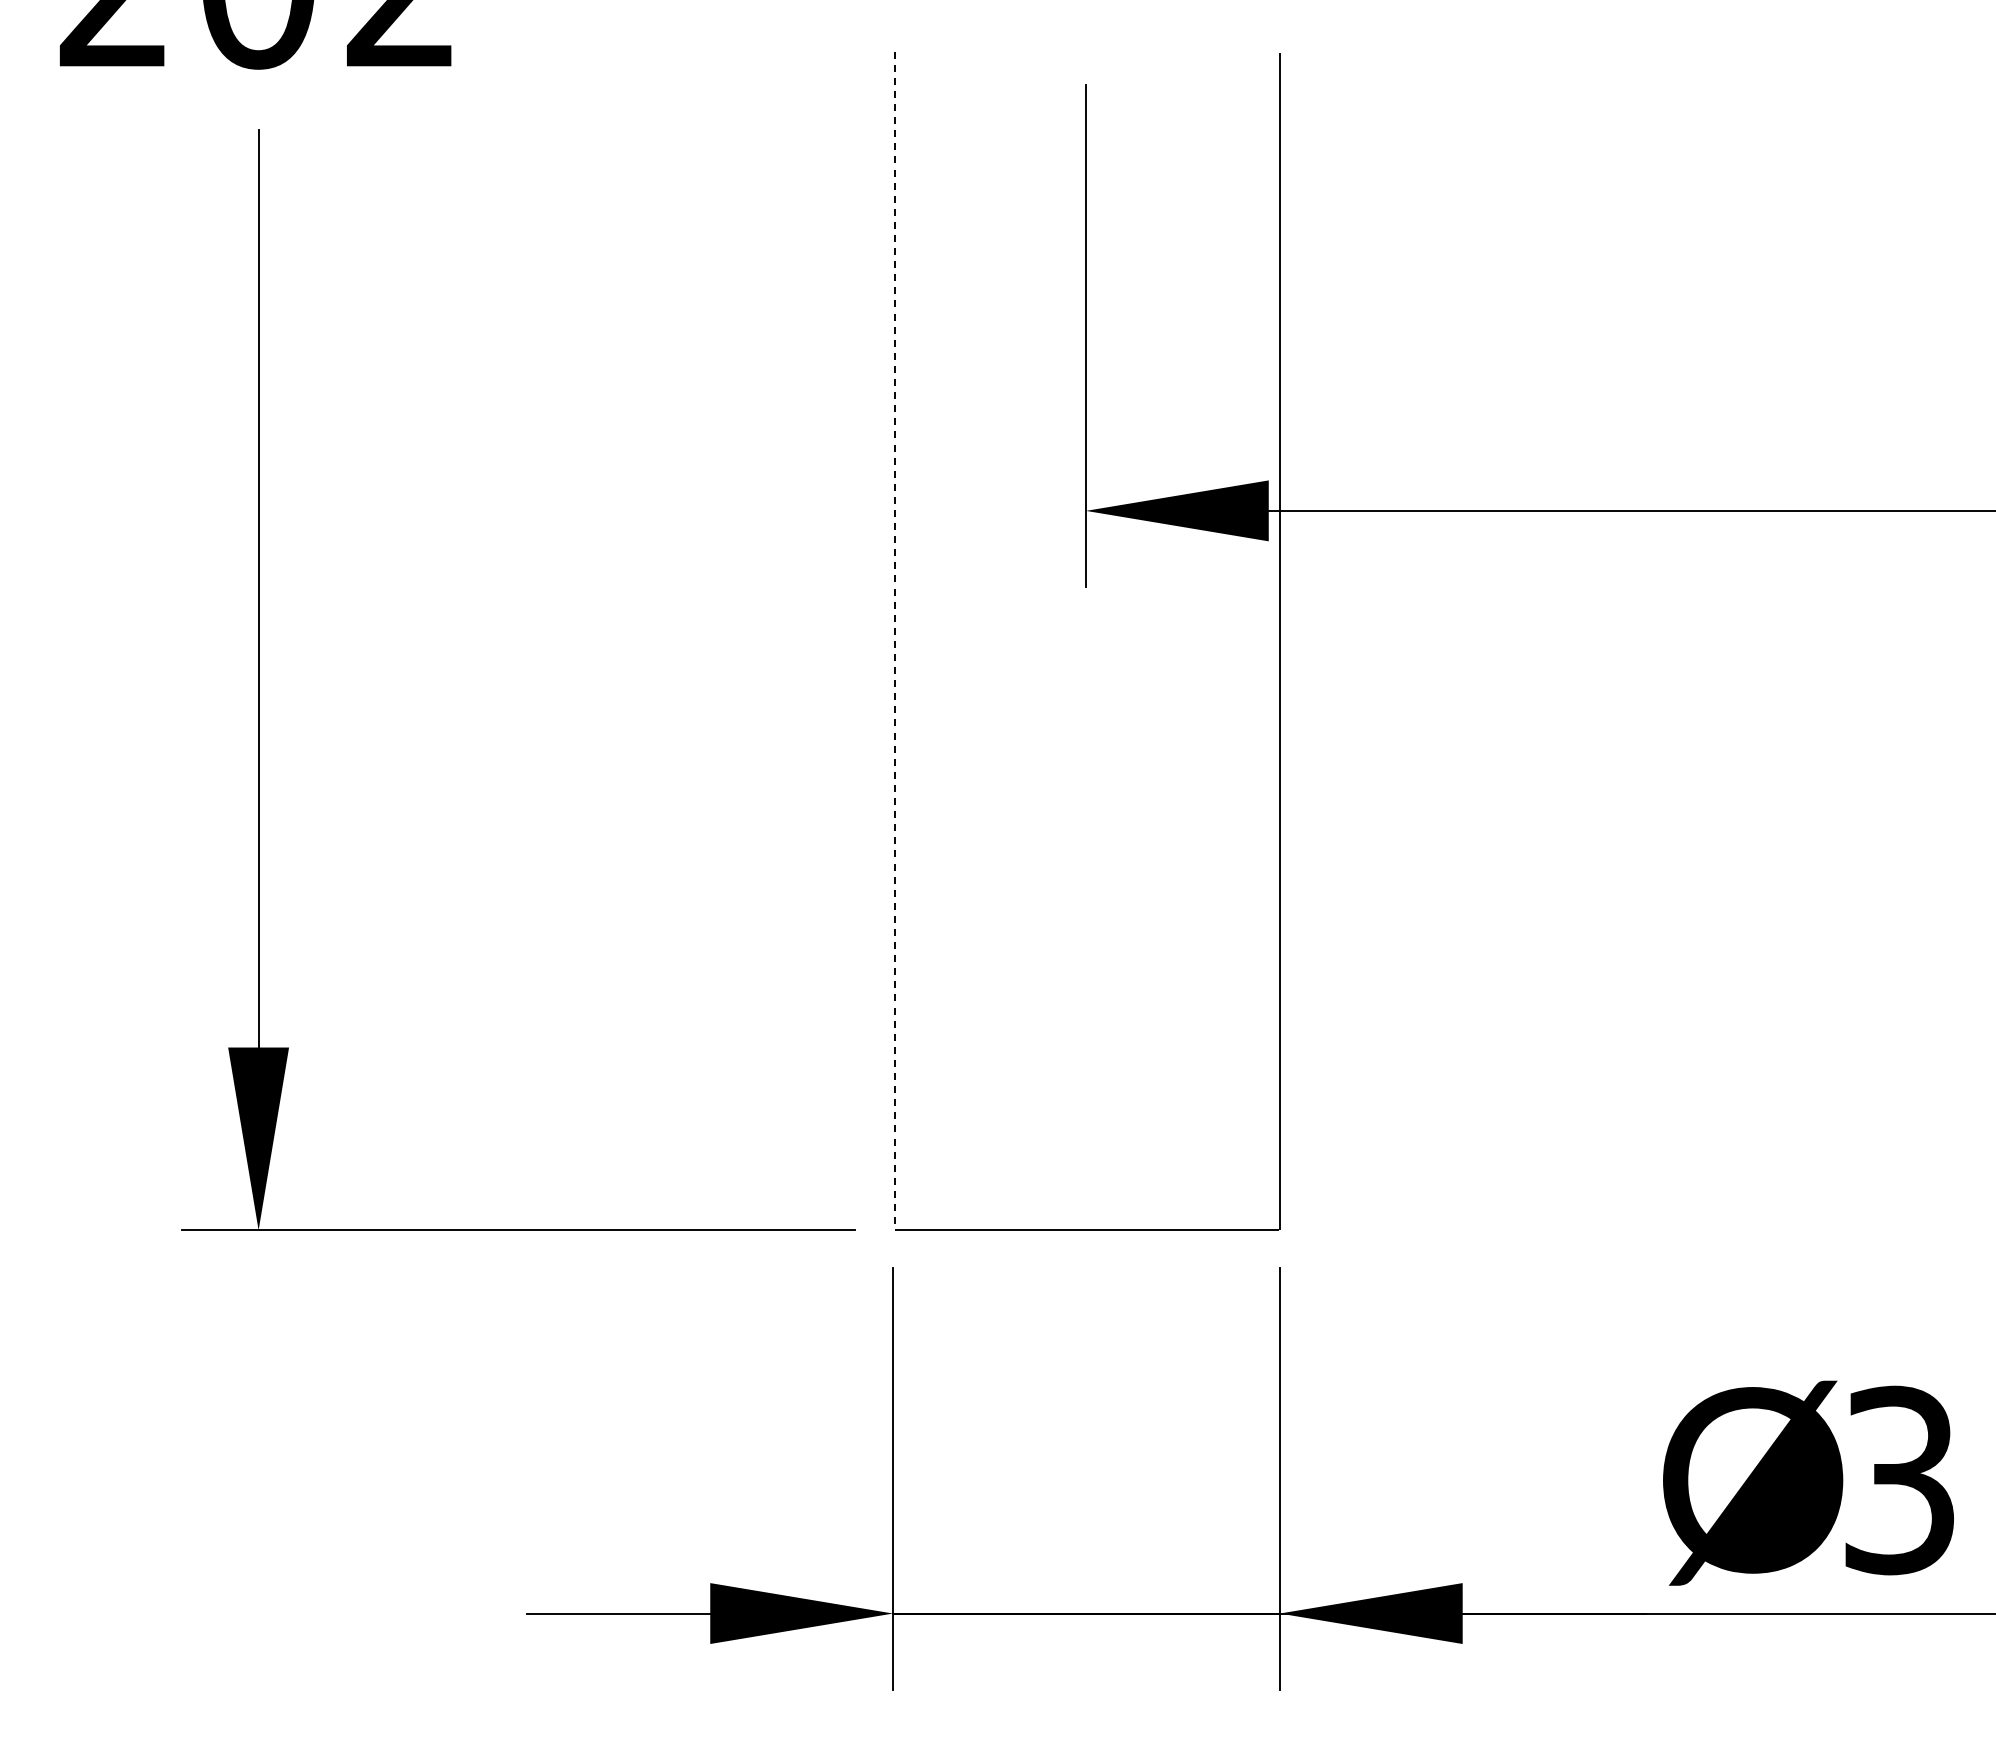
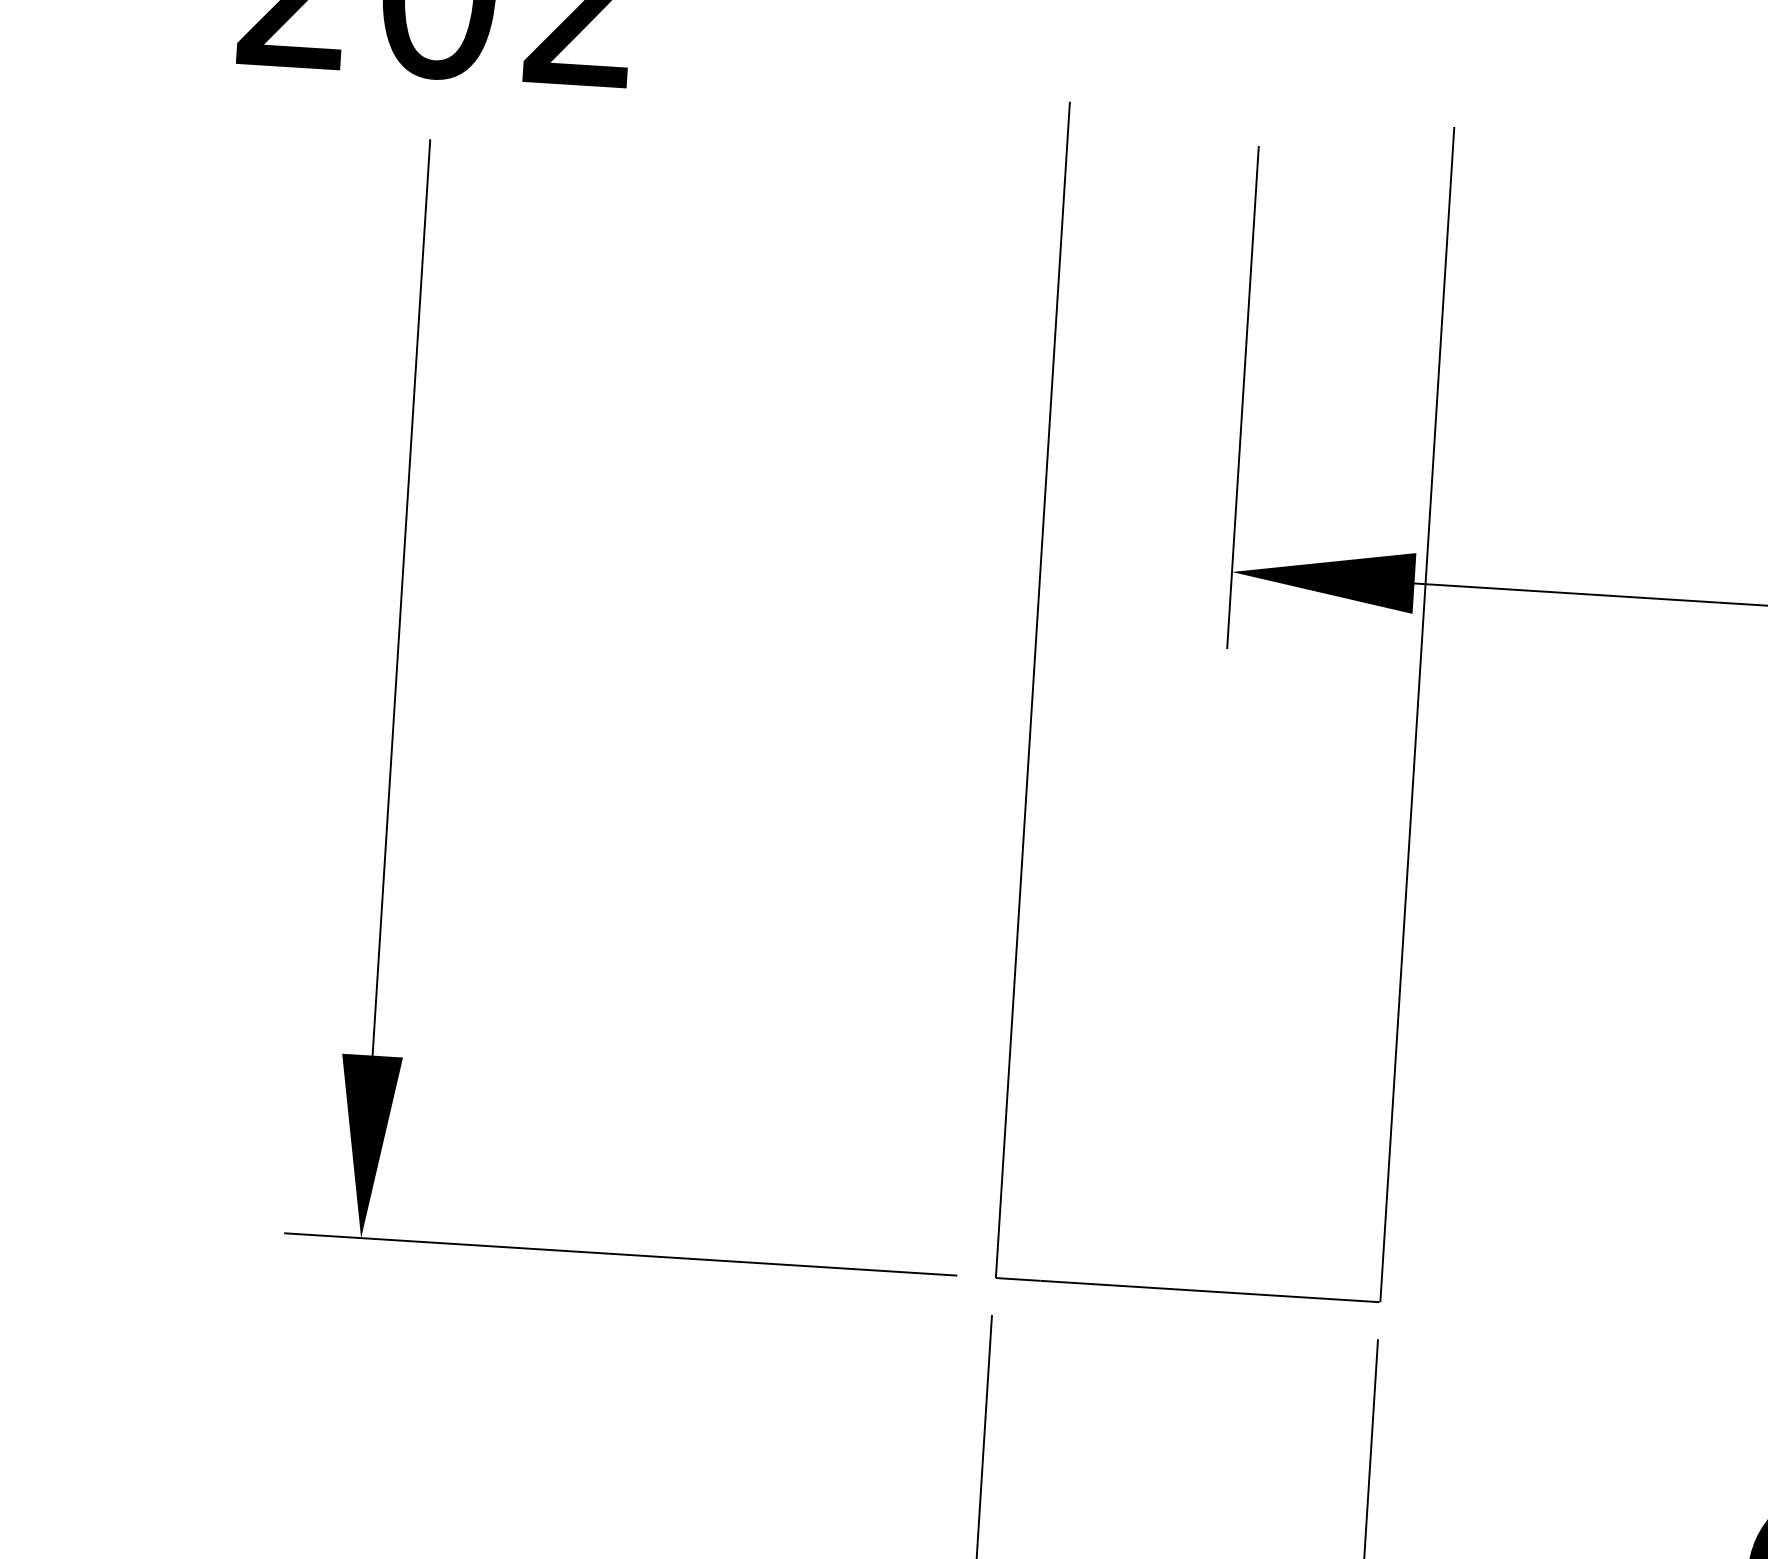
line: (894, 641) -> (1032, 690), dashed -> solid

